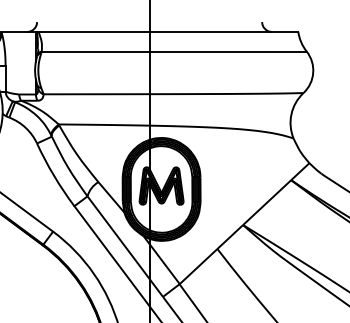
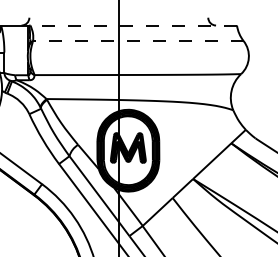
line: (168, 31) -> (133, 25), solid -> dashed
line: (173, 51) -> (137, 41), solid -> dashed

